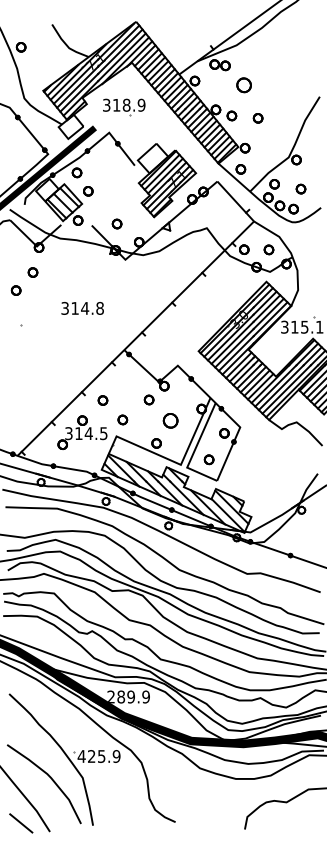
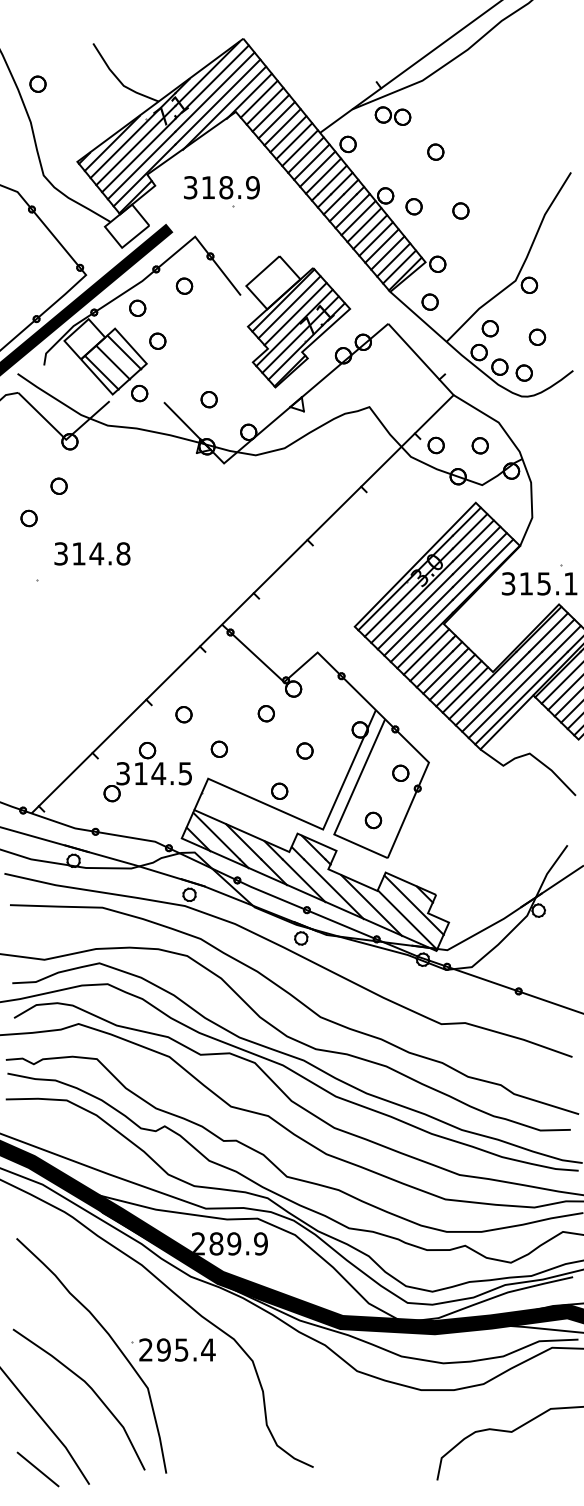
part: (243, 85) -> (434, 152), size x0.62
part: (103, 160) -> (184, 286), added
text: (82, 308) -> (92, 553), moved
part: (170, 420) -> (304, 750), size x0.62
text: (98, 756) -> (175, 1350), 425.9 -> 295.4

